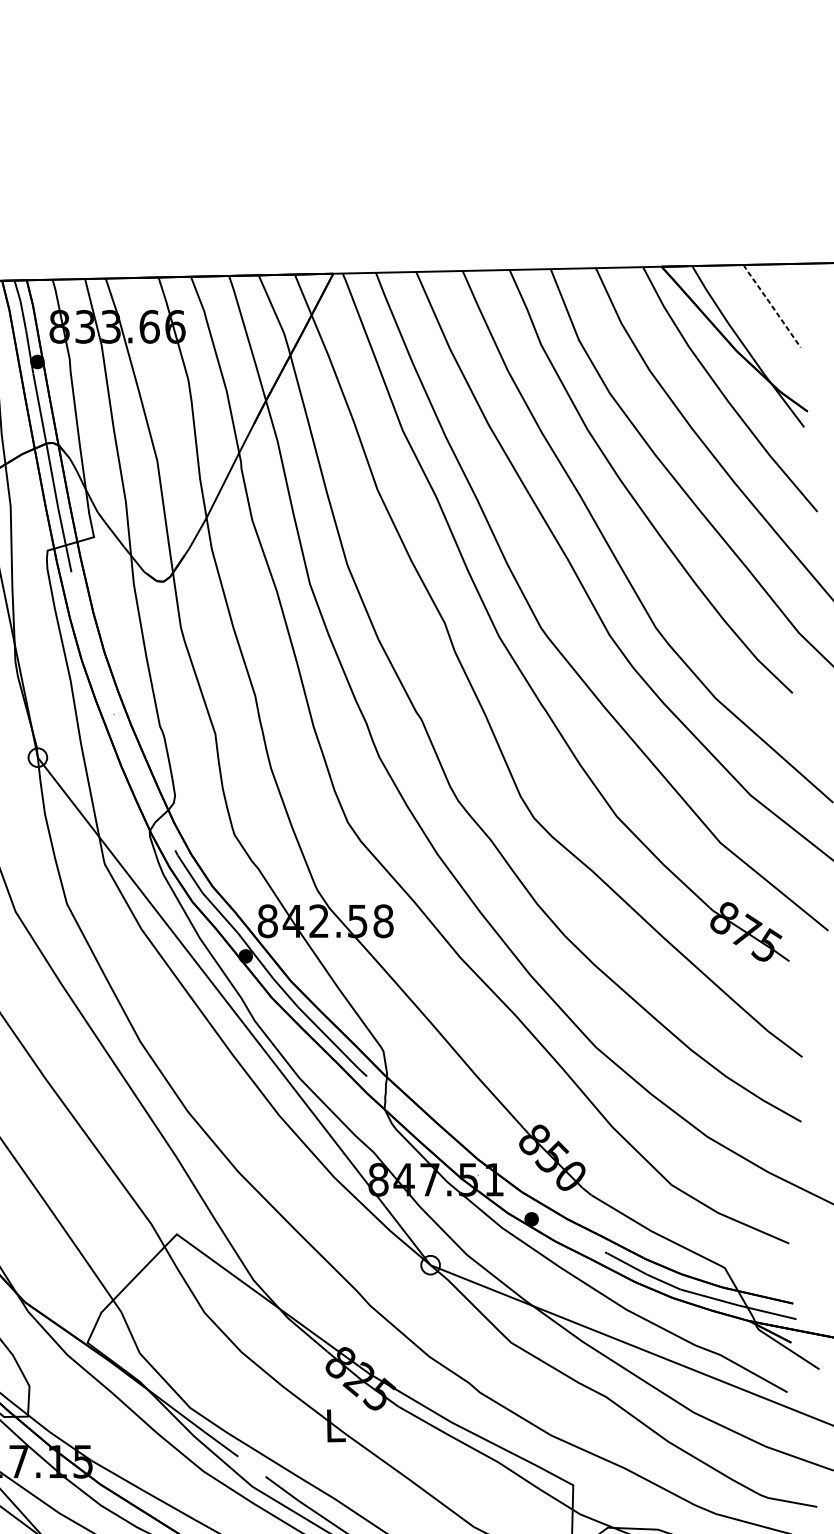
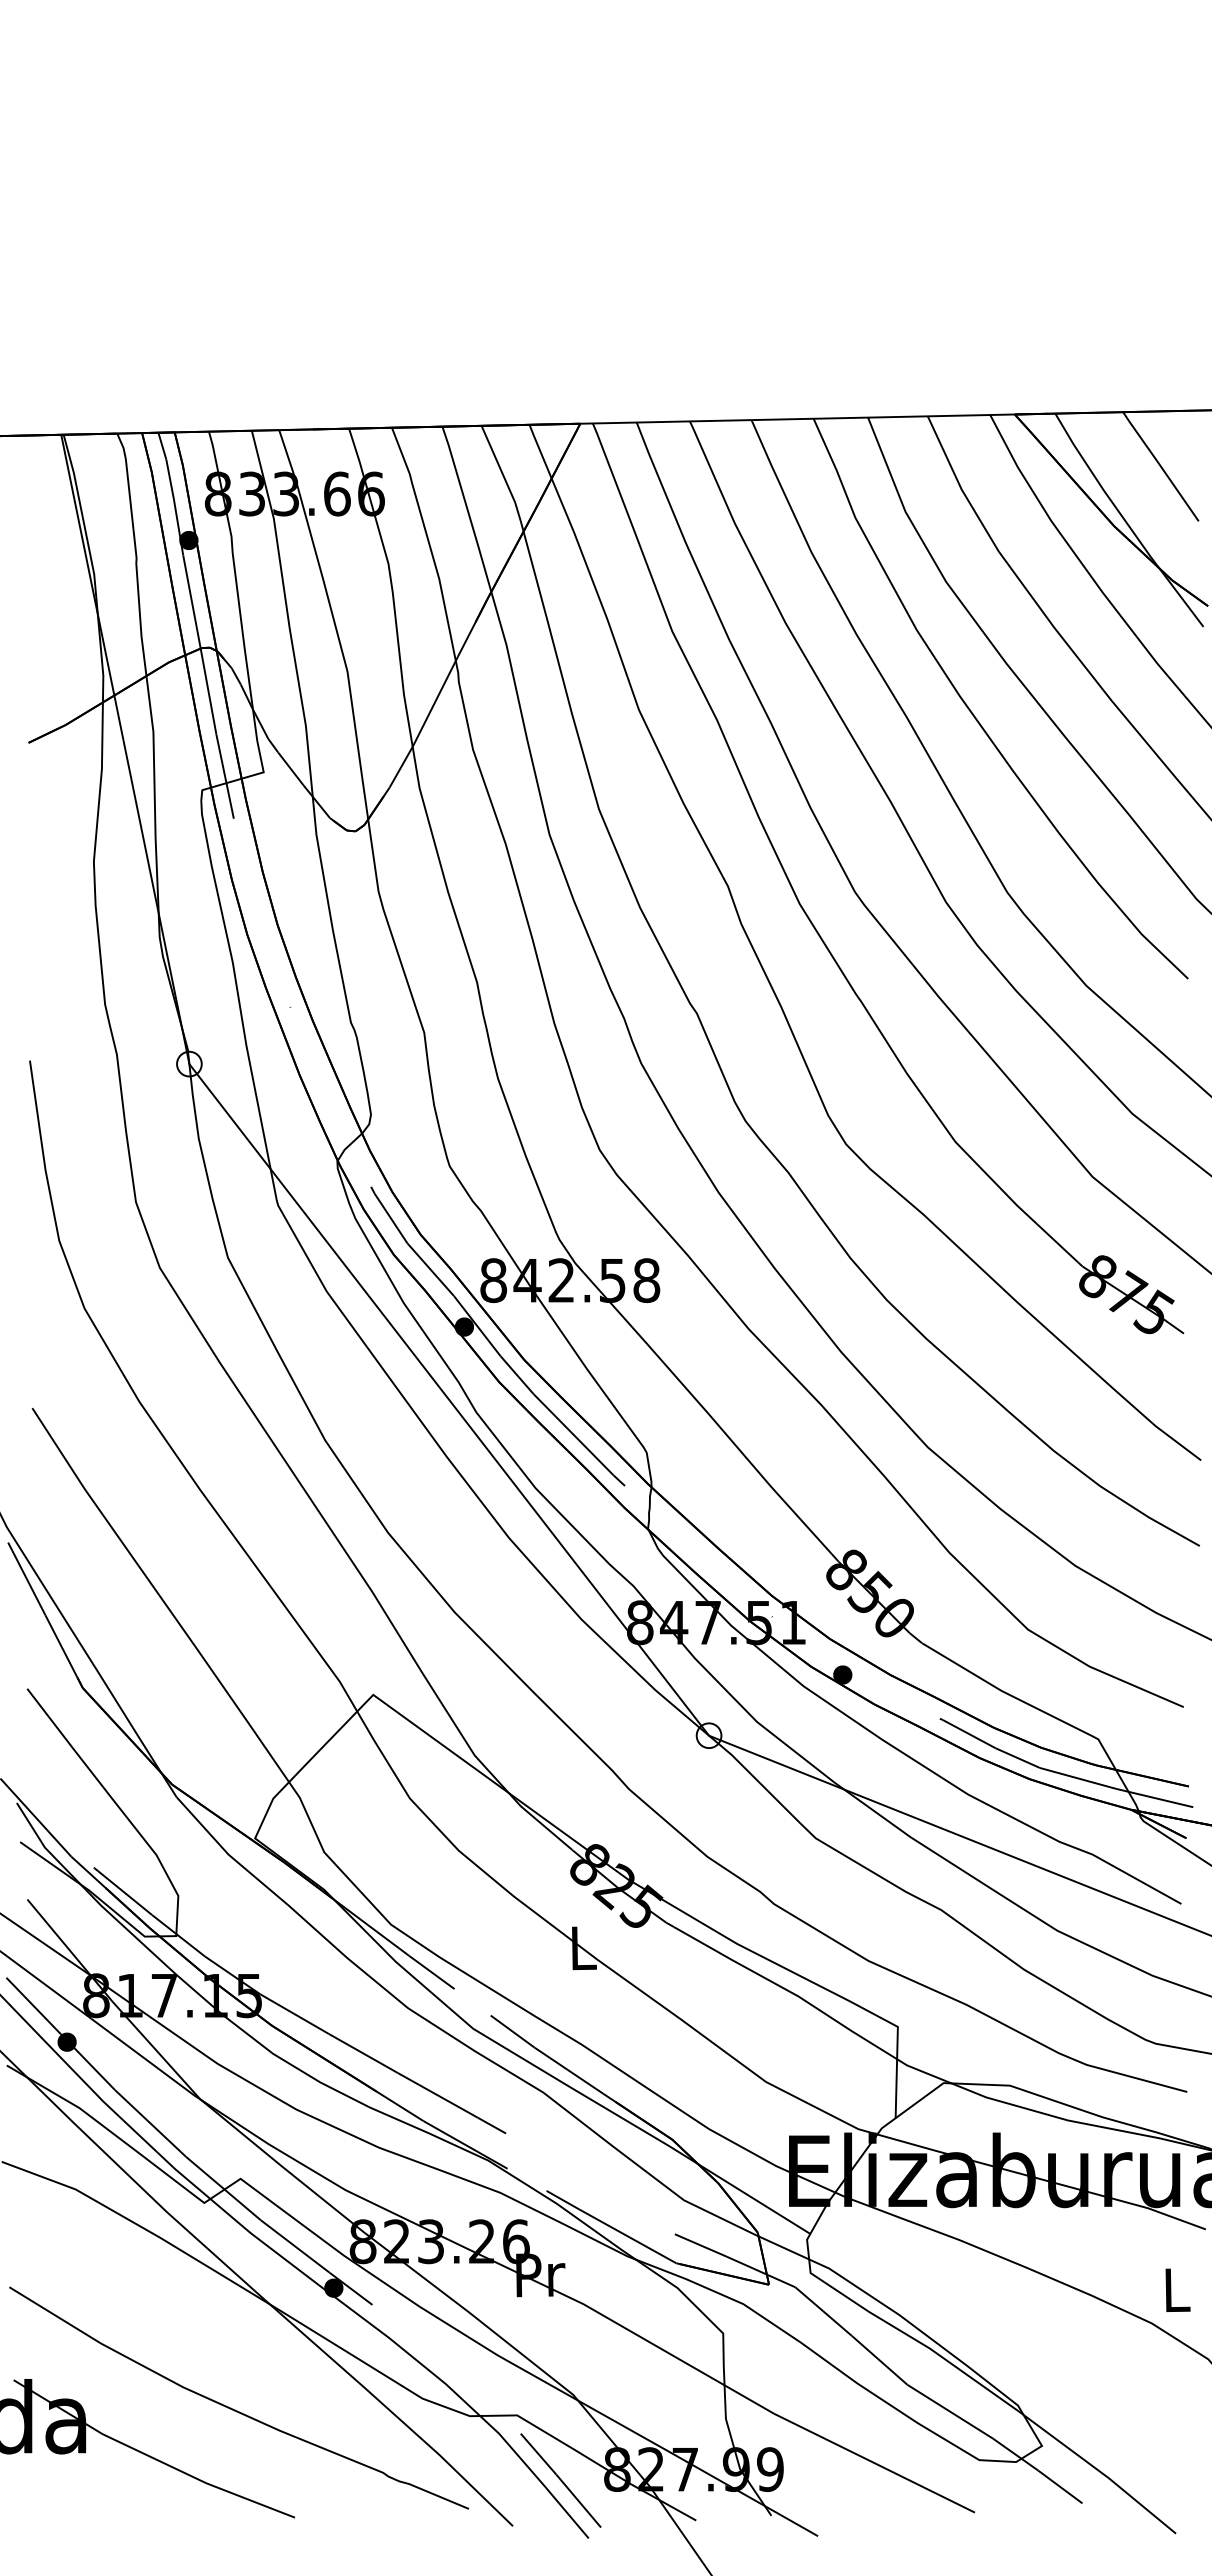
line: (771, 305) -> (1160, 465), dashed -> solid

